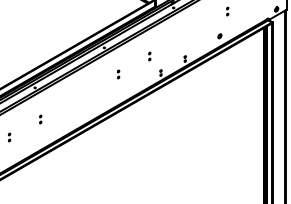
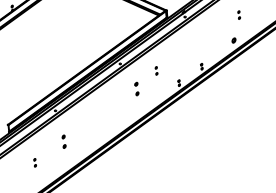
part: (149, 56) -> (156, 70), moved
part: (118, 74) -> (137, 88), size x1.6
part: (40, 119) -> (64, 141), size x1.6

